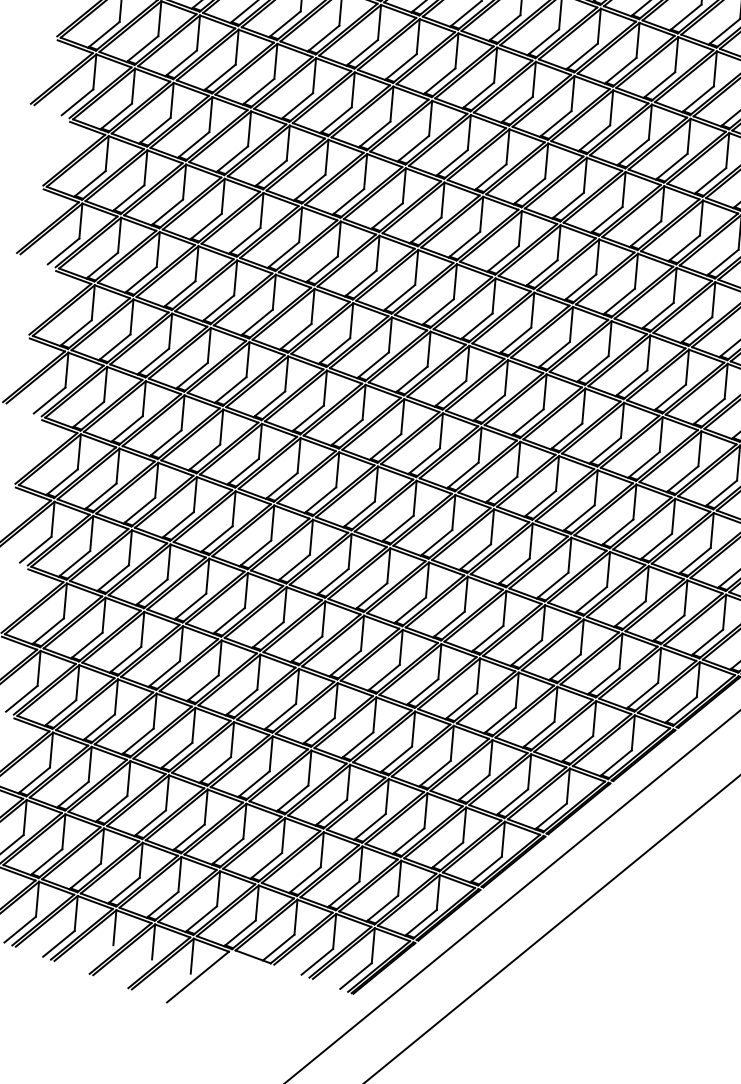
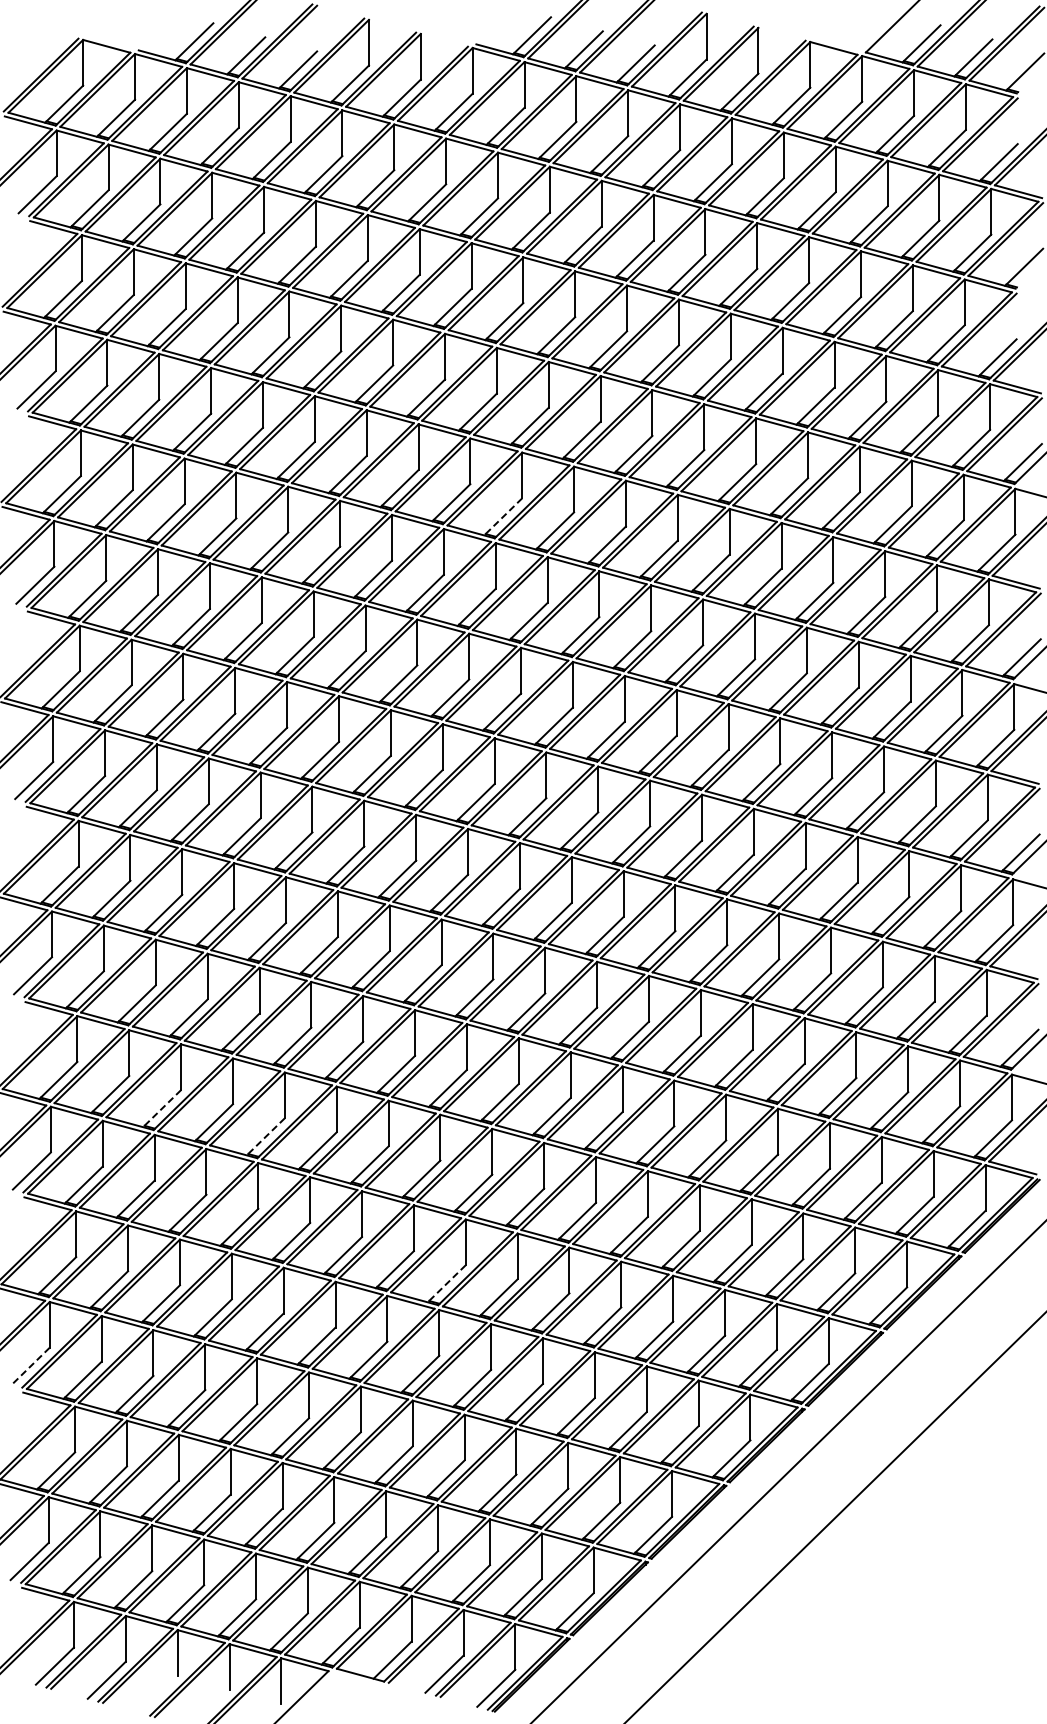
line: (439, 81) -> (503, 516), solid -> dashed
line: (139, 510) -> (162, 1108), solid -> dashed
line: (216, 538) -> (265, 1136), solid -> dashed
line: (345, 663) -> (446, 1283), solid -> dashed
line: (21, 698) -> (30, 1366), solid -> dashed

